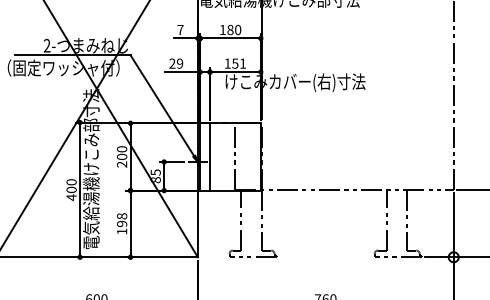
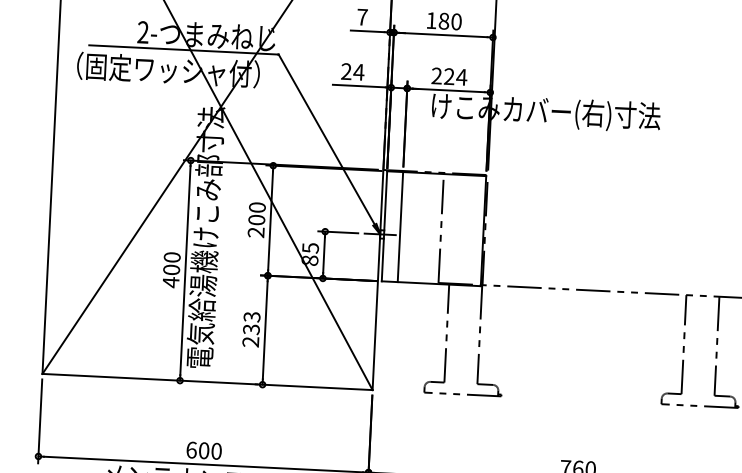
text: (179, 63) -> (358, 71), 29 -> 24
text: (235, 63) -> (449, 76), 151 -> 224
text: (122, 223) -> (252, 328), 198 -> 233

